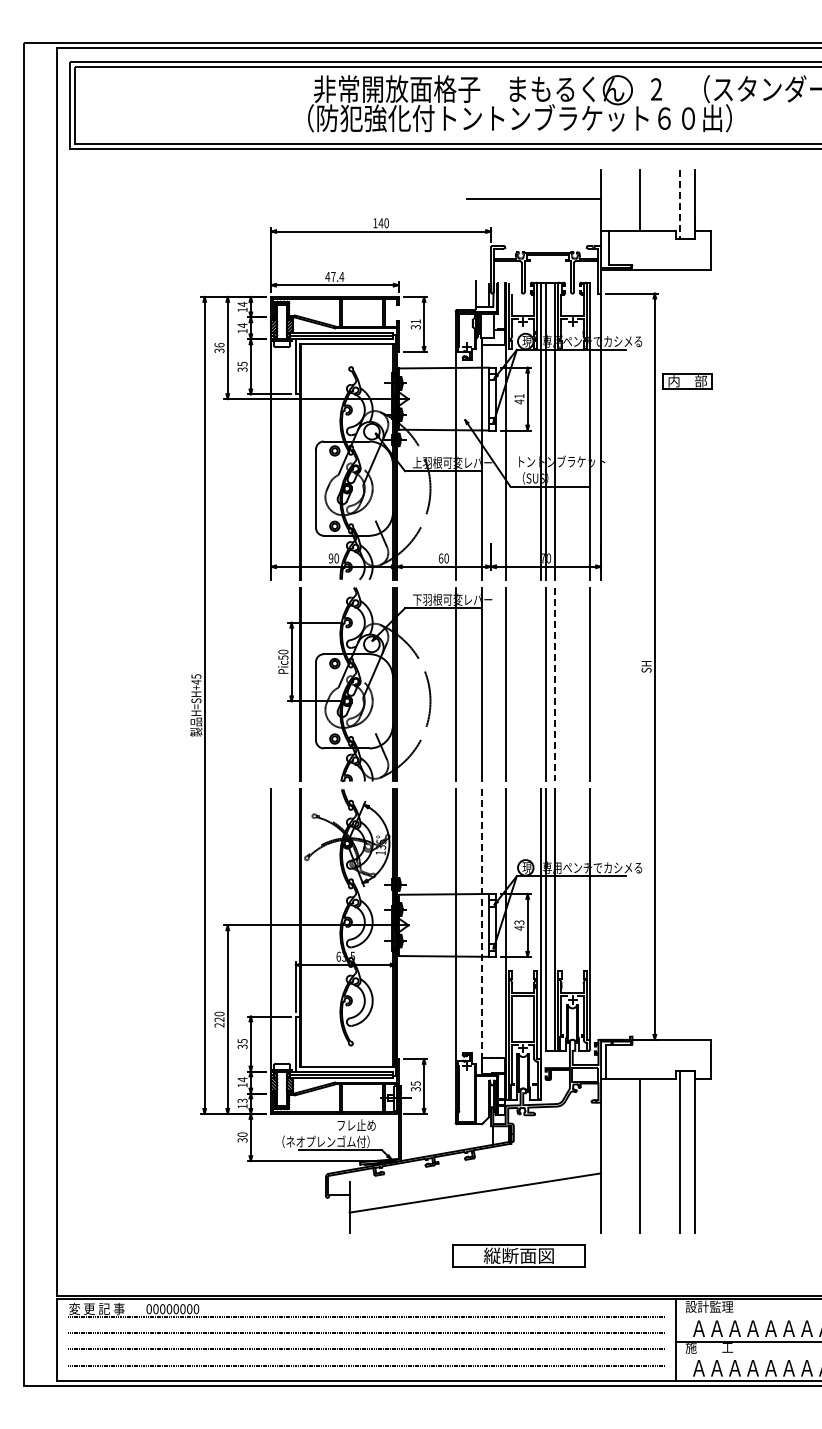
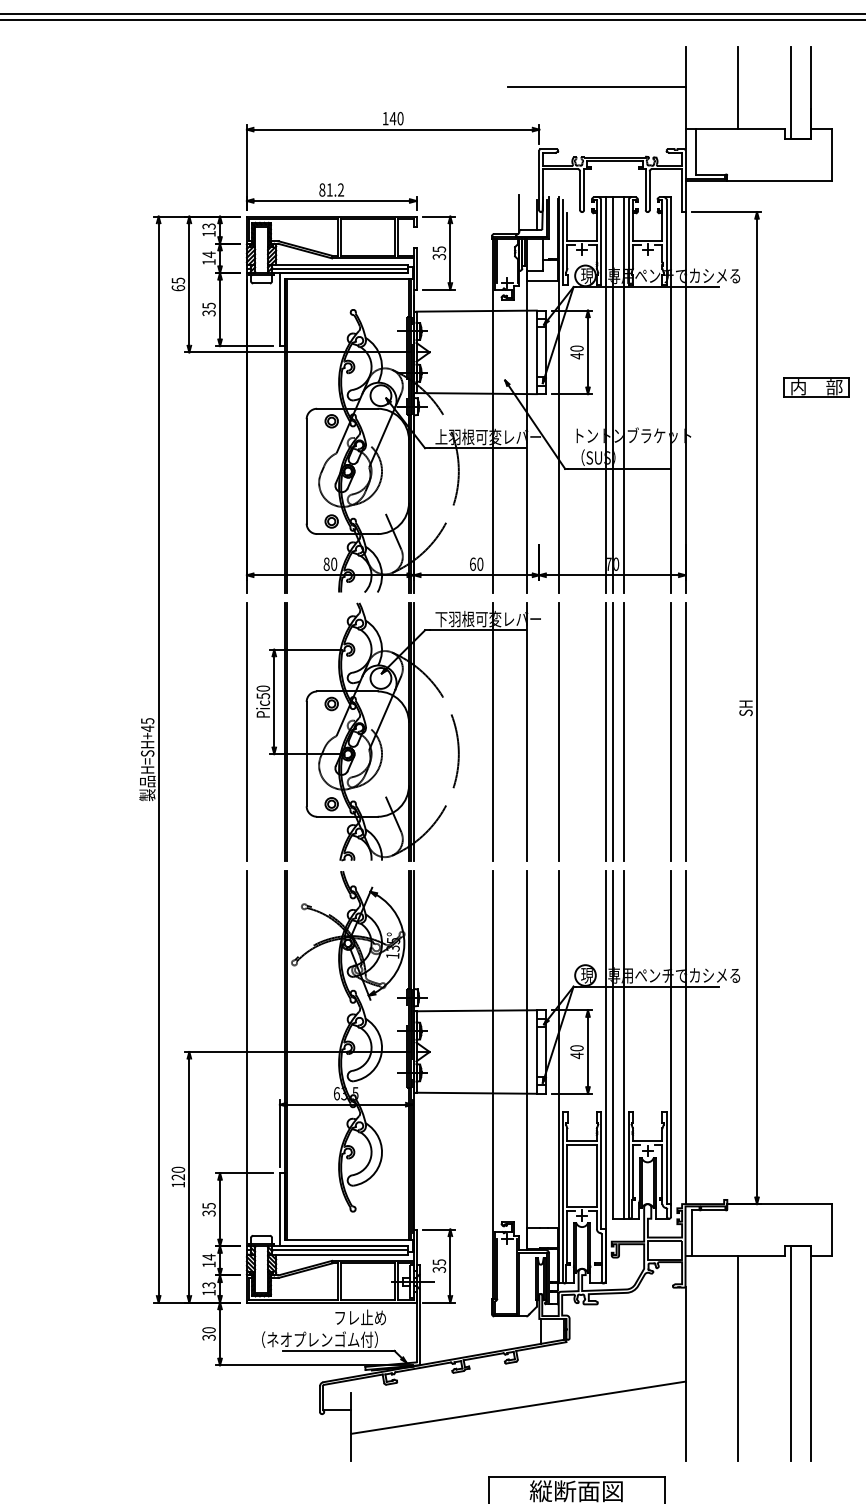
line: (680, 204) -> (791, 93), dashed -> solid
text: (334, 276) -> (331, 189), 47.4 -> 81.2
text: (242, 303) -> (208, 225), 14 -> 13
text: (415, 321) -> (438, 249), 31 -> 35
text: (219, 348) -> (178, 285), 36 -> 65
part: (687, 381) -> (816, 387), moved
text: (519, 396) -> (577, 348), 41 -> 40
text: (330, 558) -> (325, 564), 90 -> 80
line: (271, 684) -> (247, 731), added
line: (540, 684) -> (605, 731), added
line: (554, 684) -> (623, 731), dashed -> solid
line: (601, 684) -> (686, 731), added
line: (601, 914) -> (686, 1037), added
text: (519, 922) -> (577, 1048), 43 -> 40
line: (481, 931) -> (526, 1060), dashed -> solid
text: (219, 1025) -> (178, 1185), 220 -> 120

